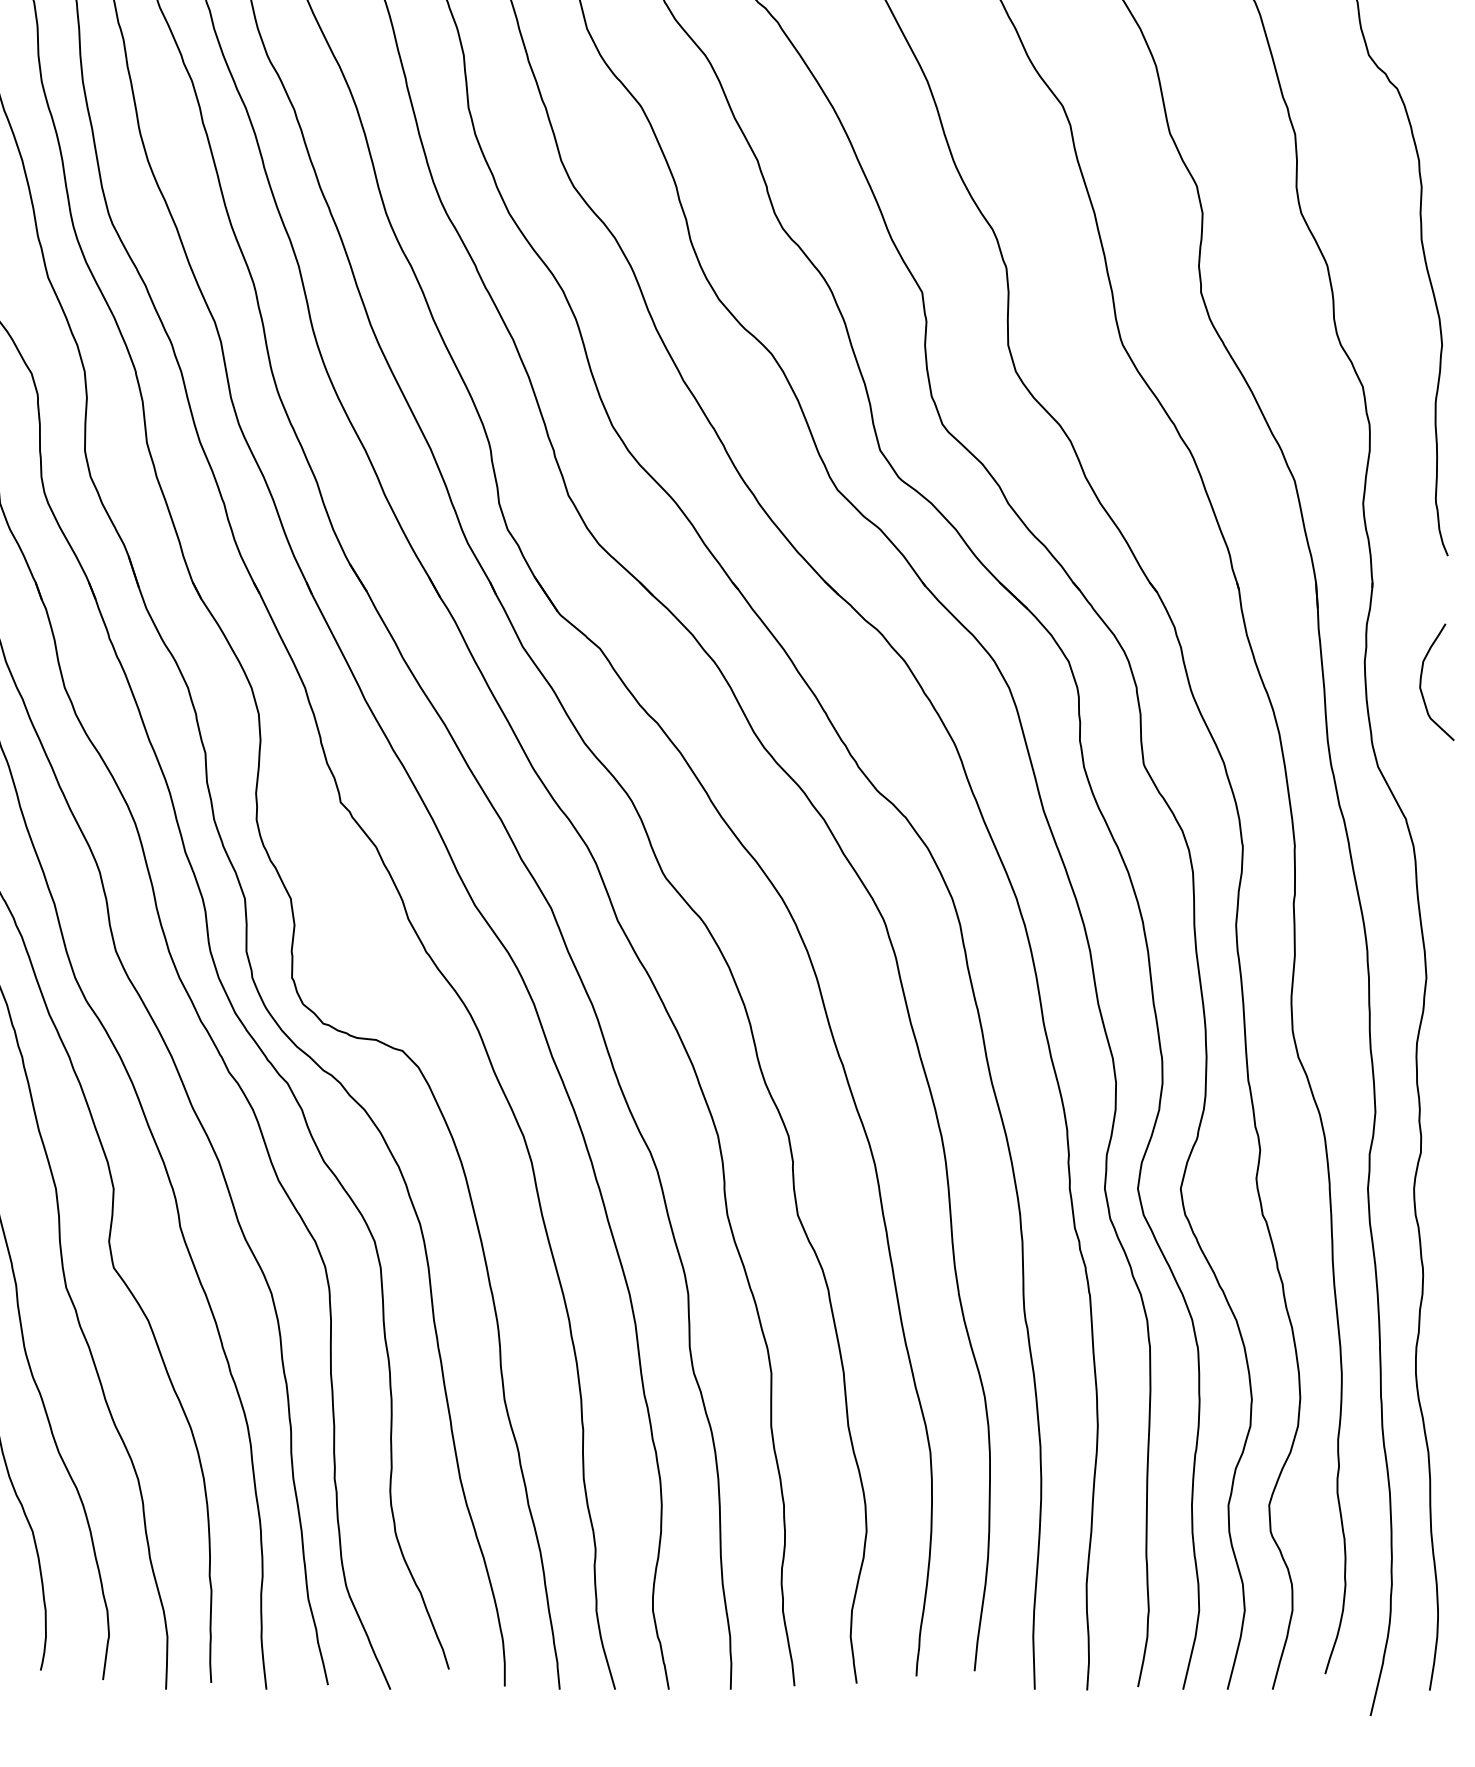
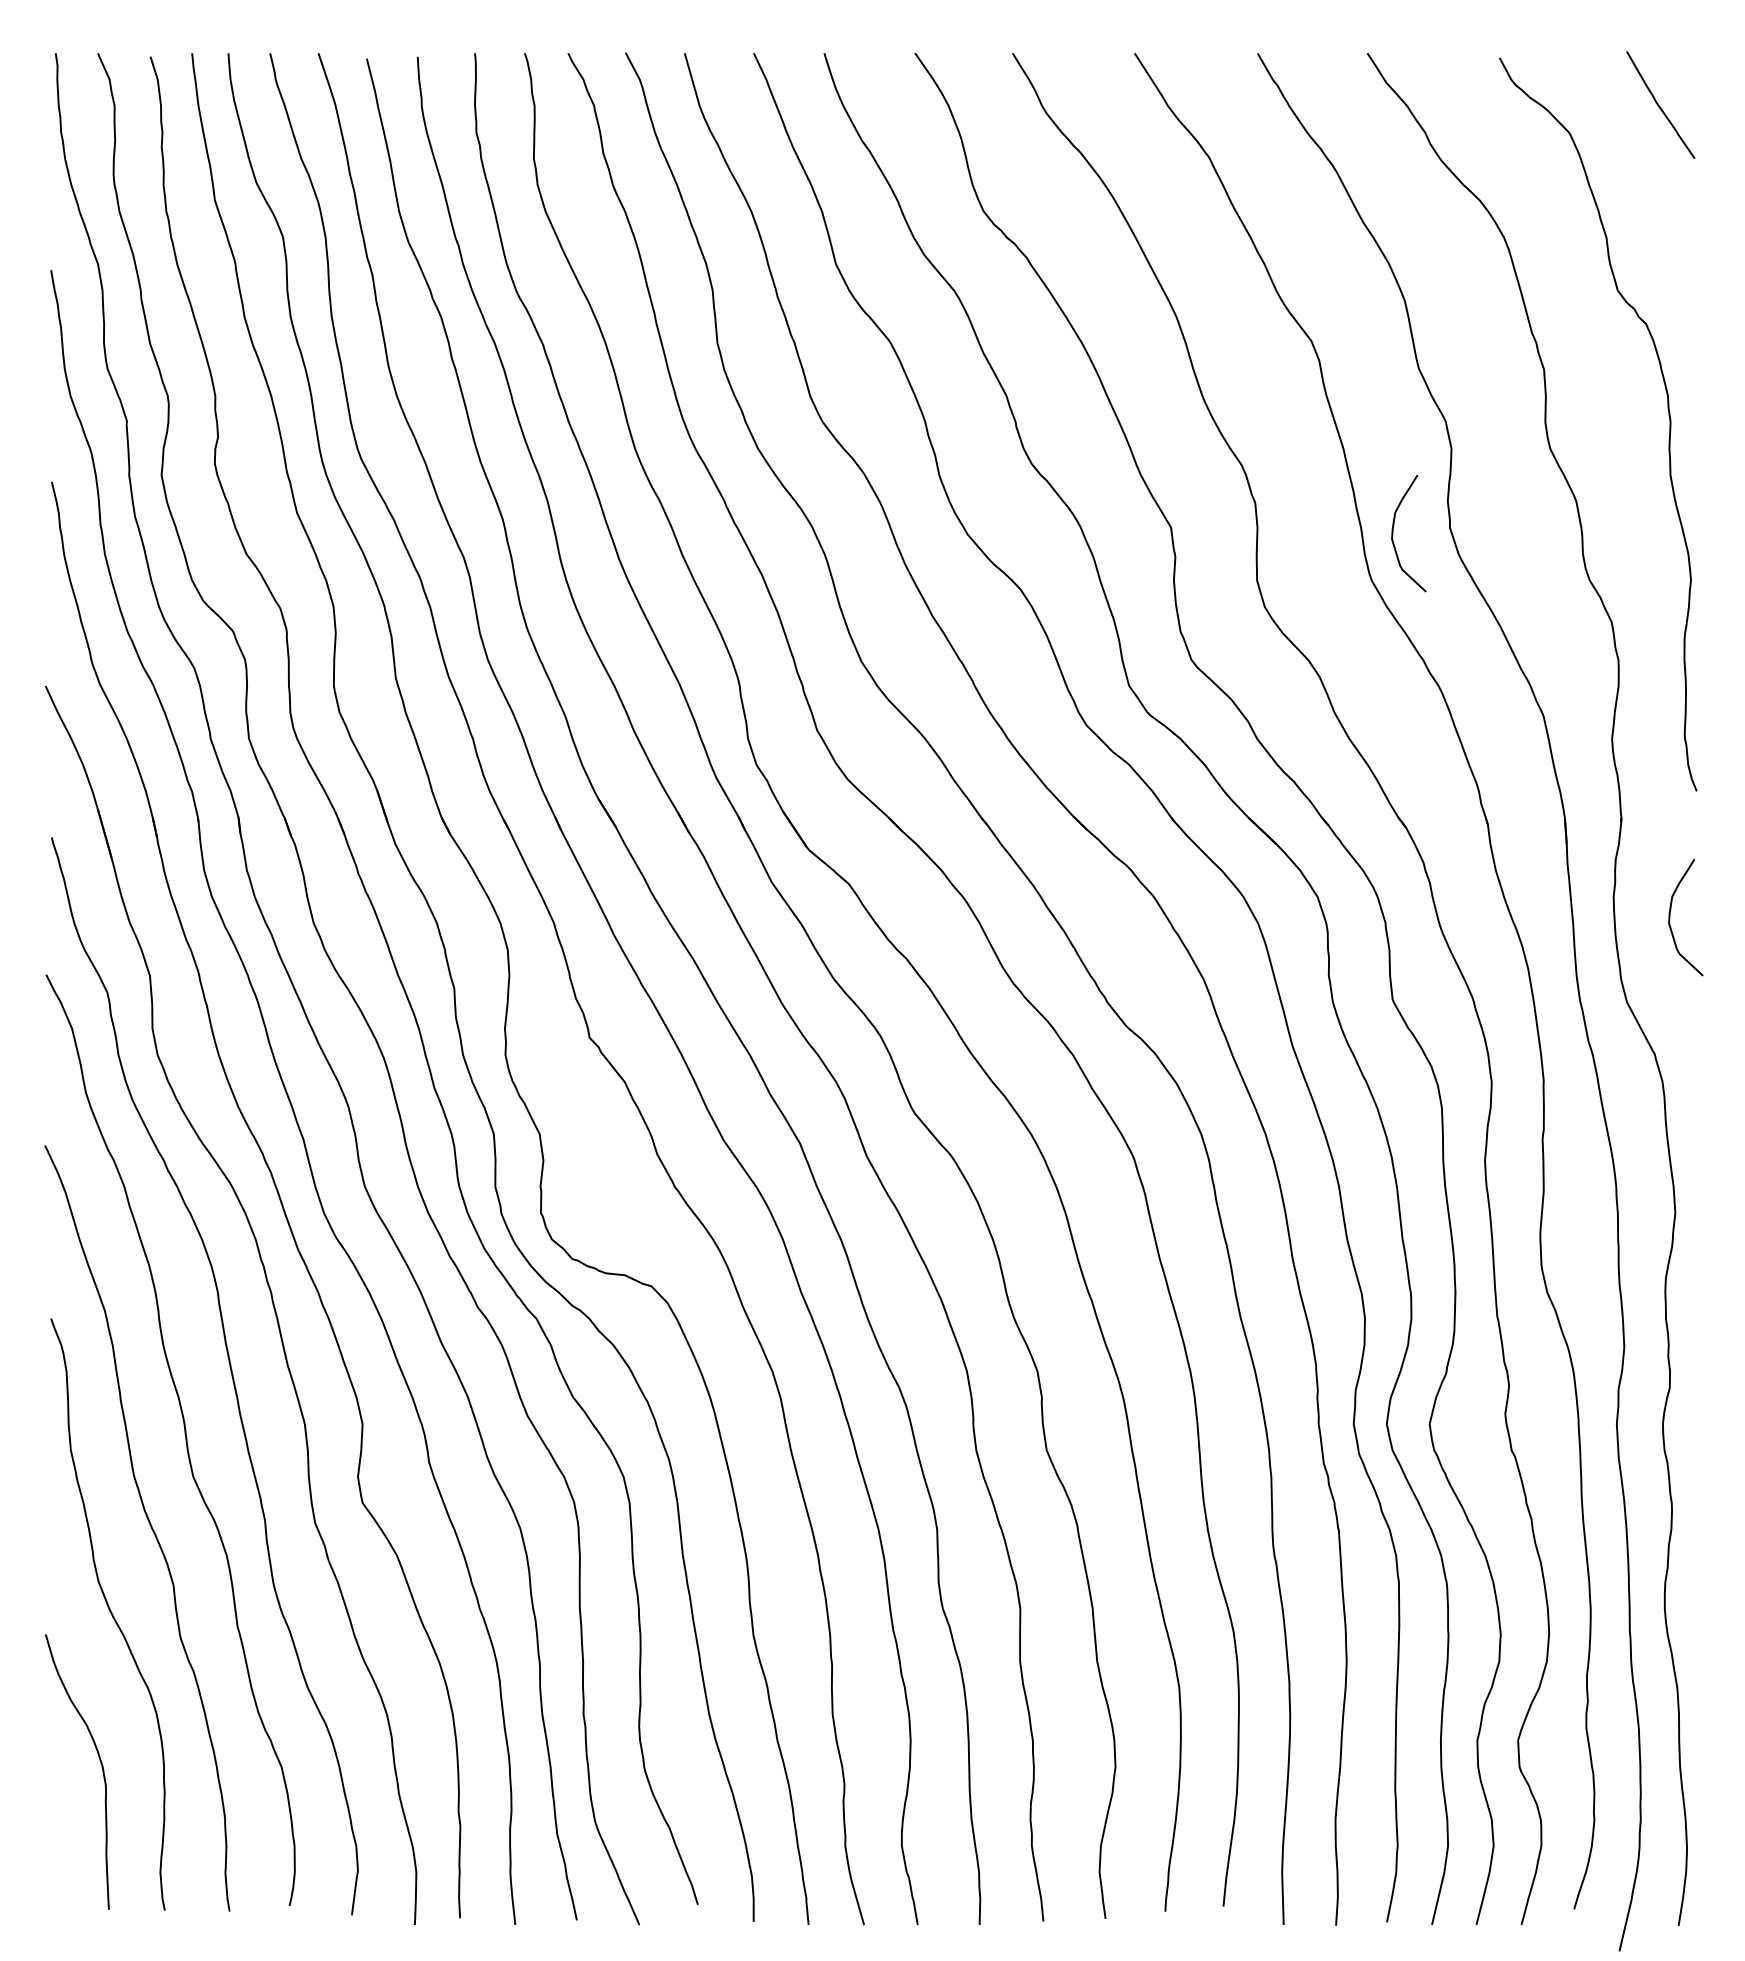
curve: (1144, 298) -> (1393, 533), added

